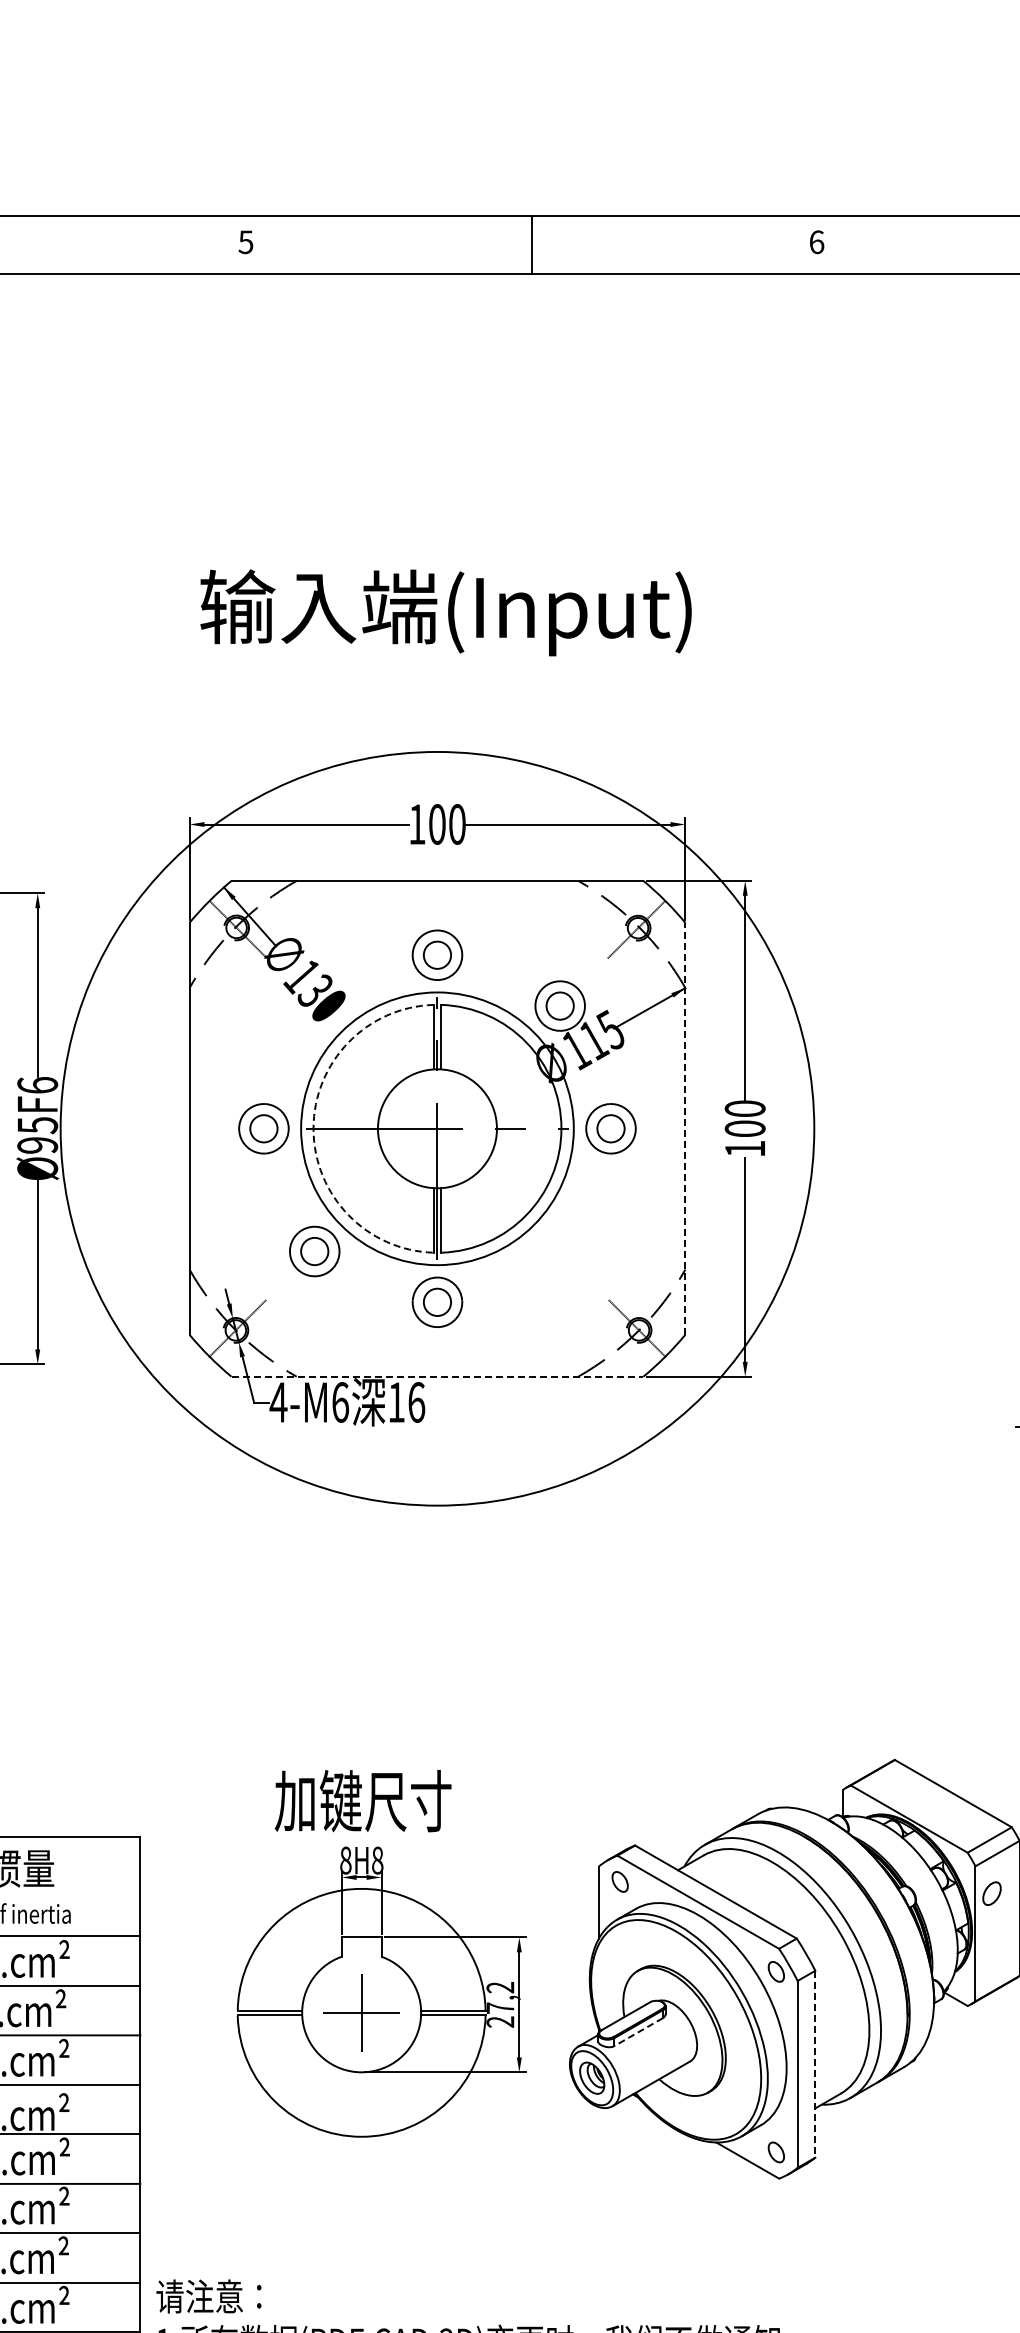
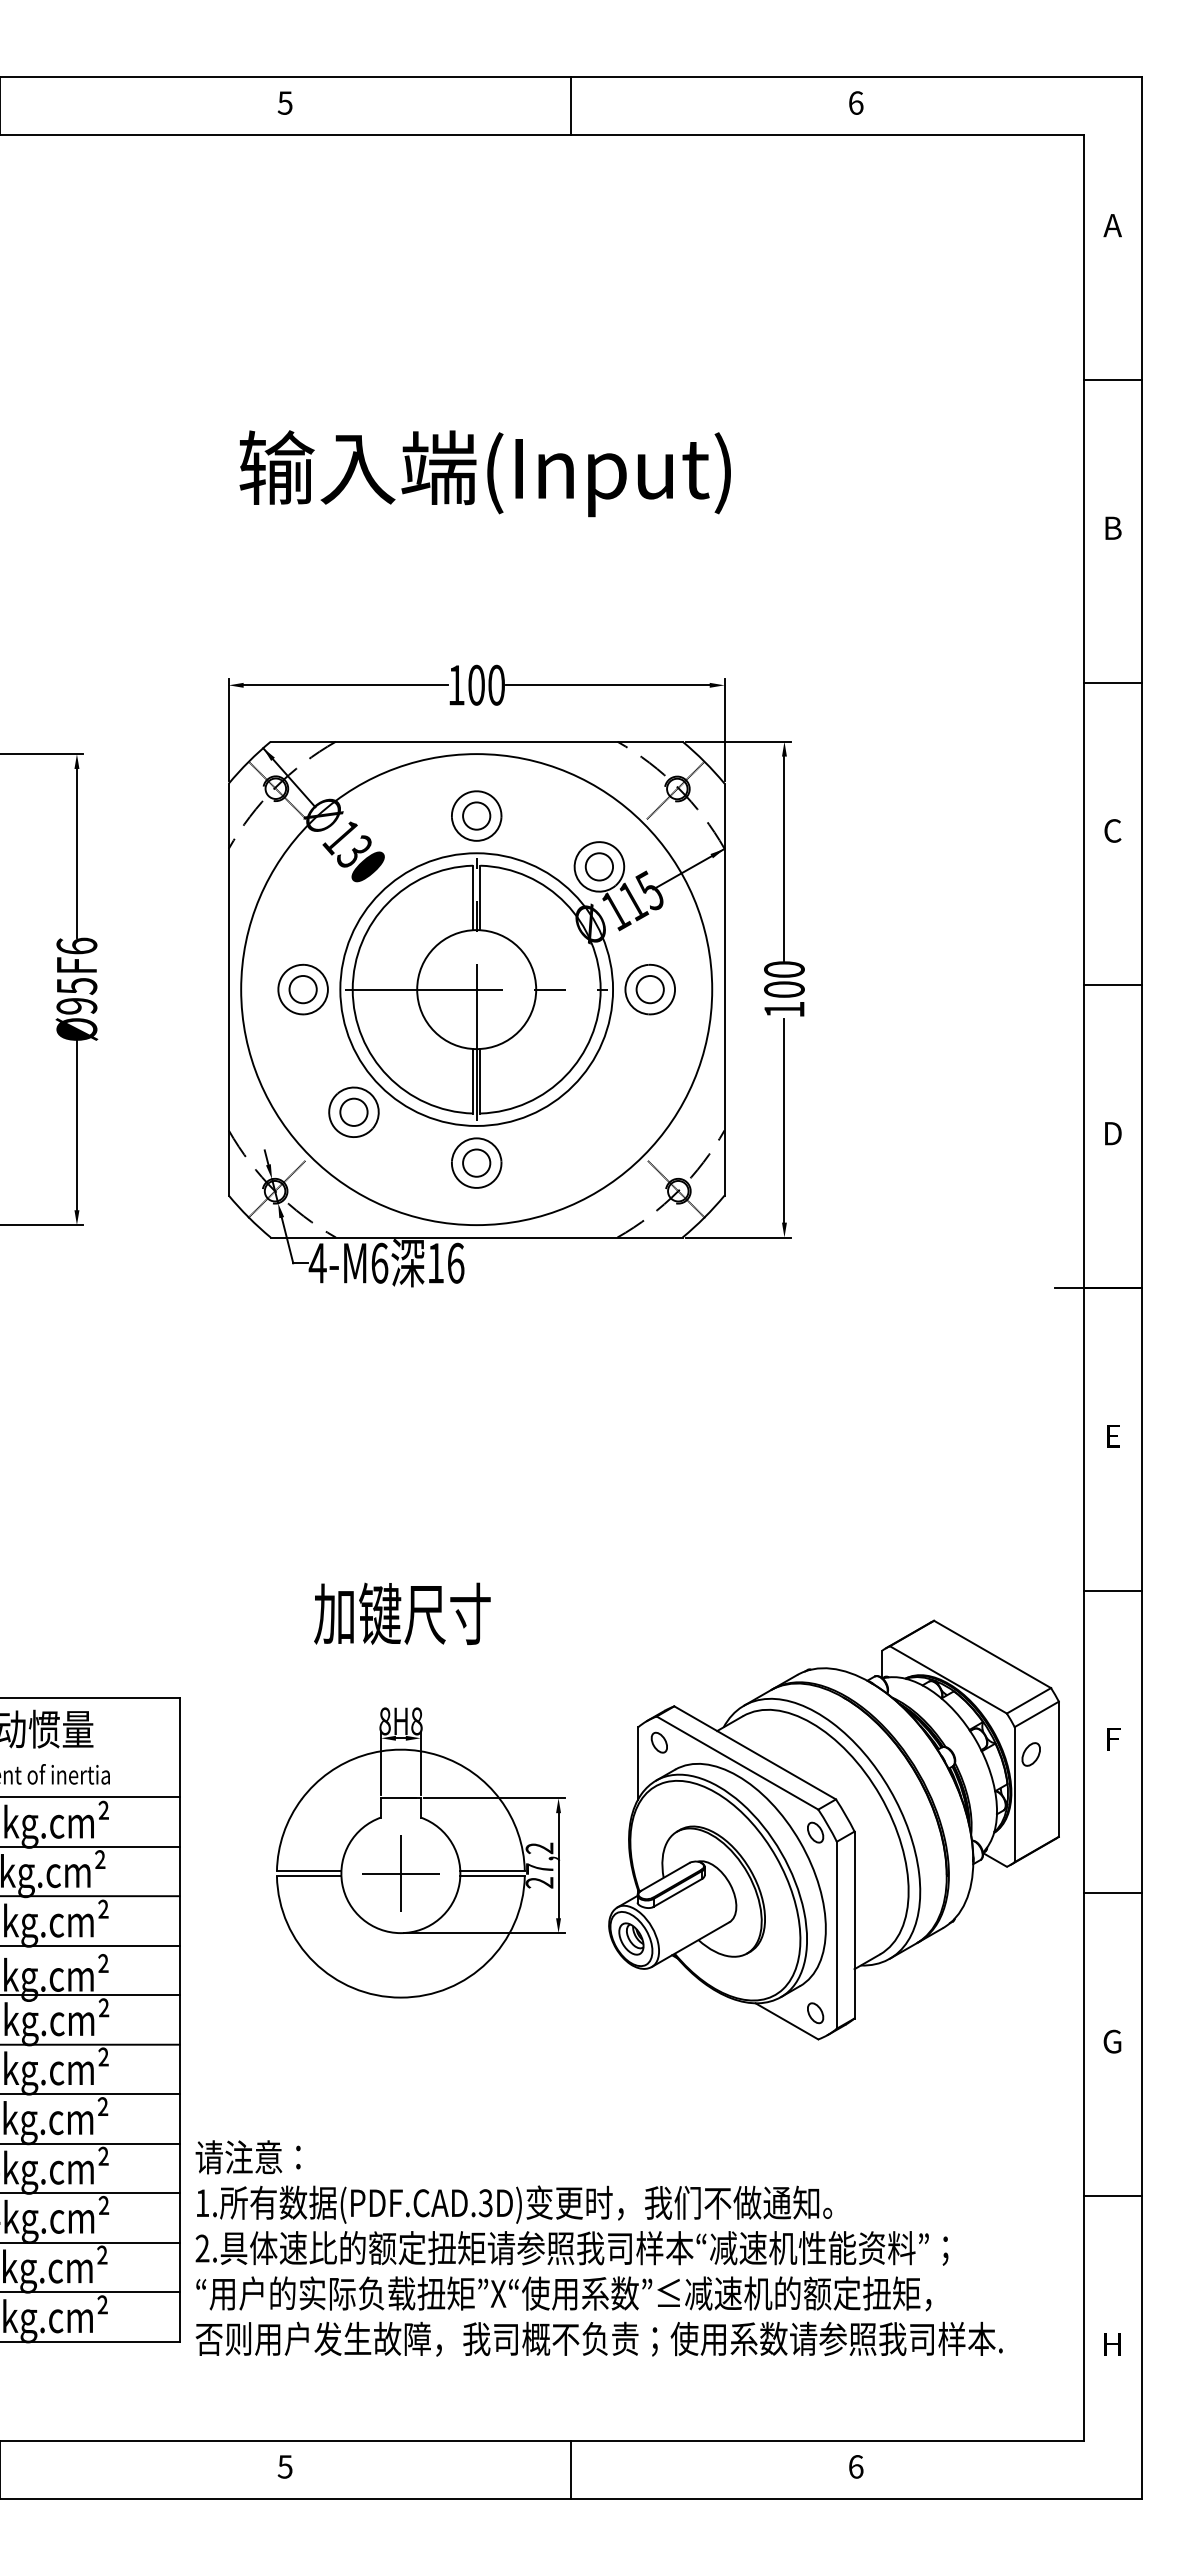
arc: (313, 1128) -> (352, 989), dashed -> solid
circle: (437, 1128) -> (476, 989), size x0.62
line: (685, 1128) -> (724, 989), dashed -> solid
line: (437, 1376) -> (476, 1237), dashed -> solid
text: (363, 1800) -> (402, 1613), moved
line: (638, 2032) -> (677, 1893), dashed -> solid
line: (815, 2064) -> (854, 1925), dashed -> solid

